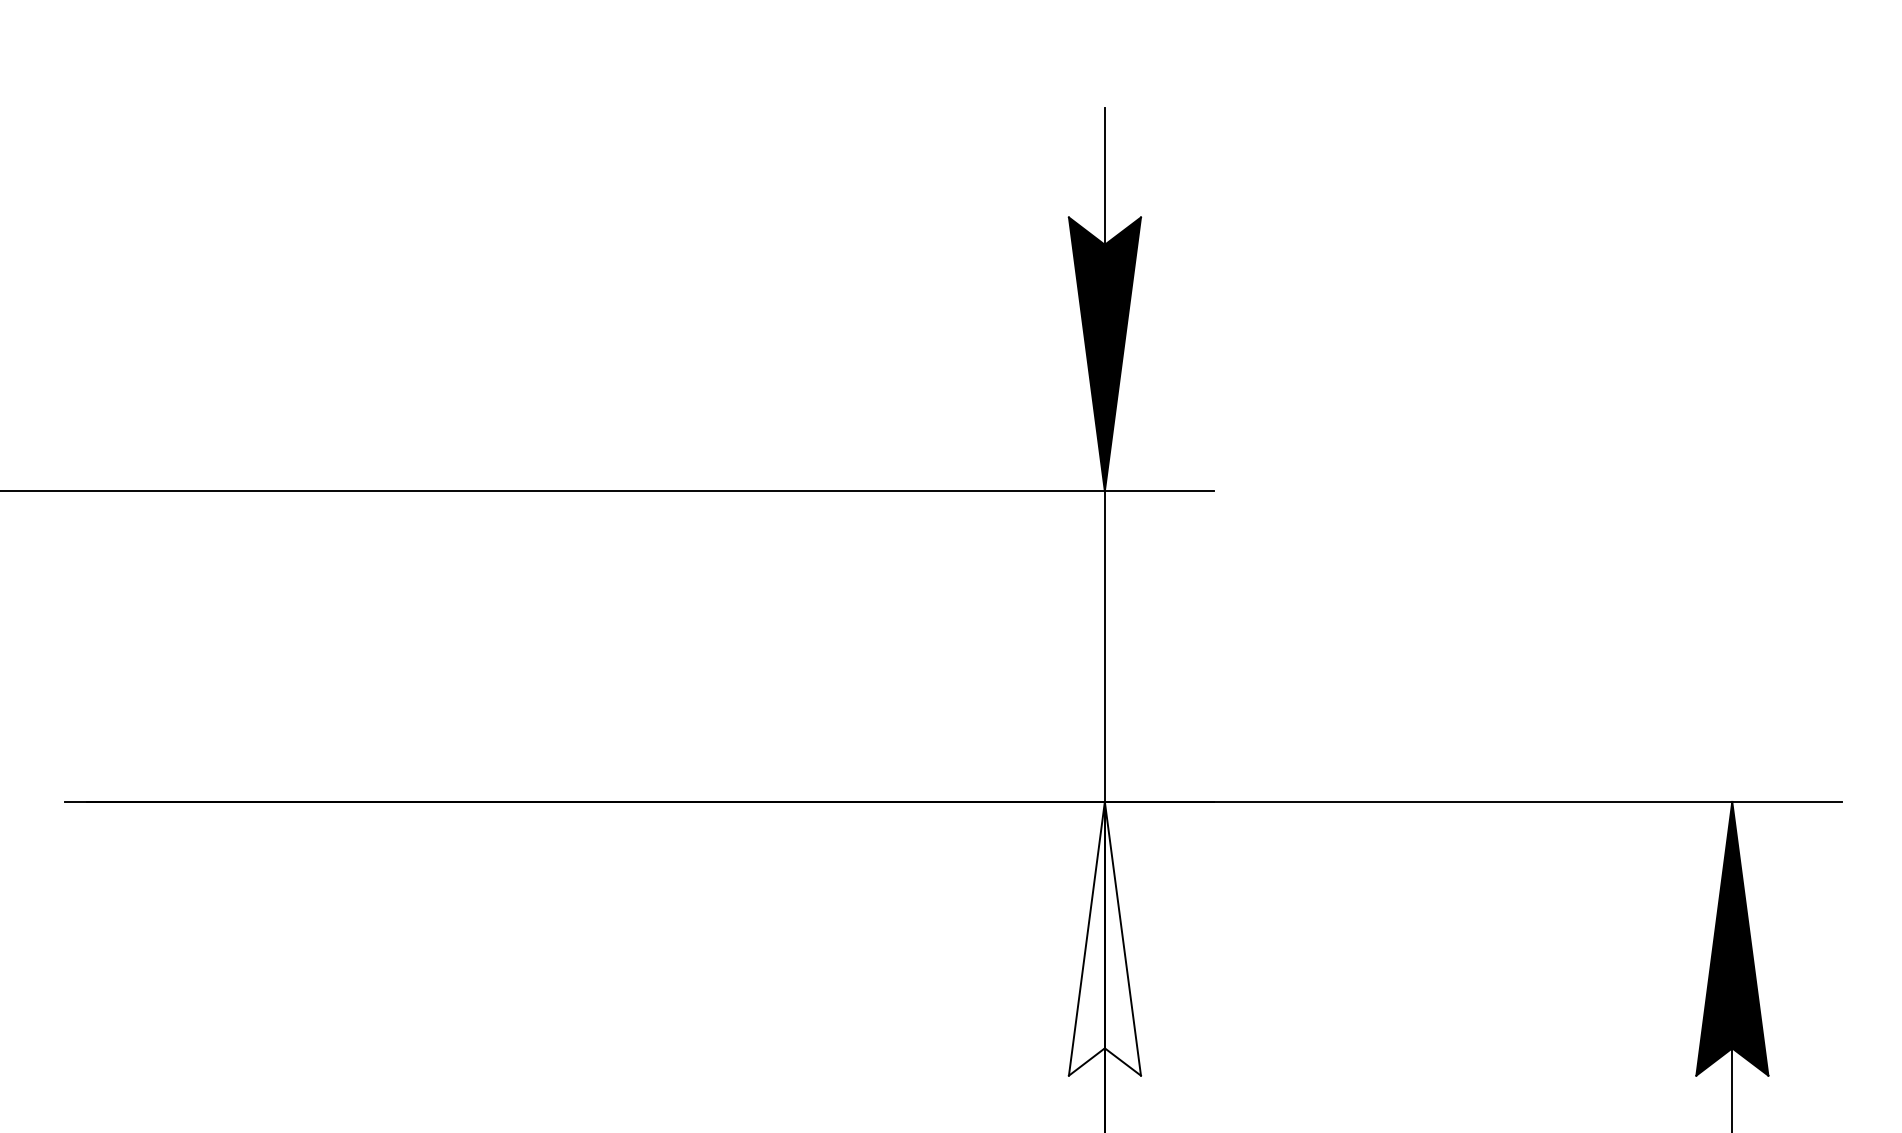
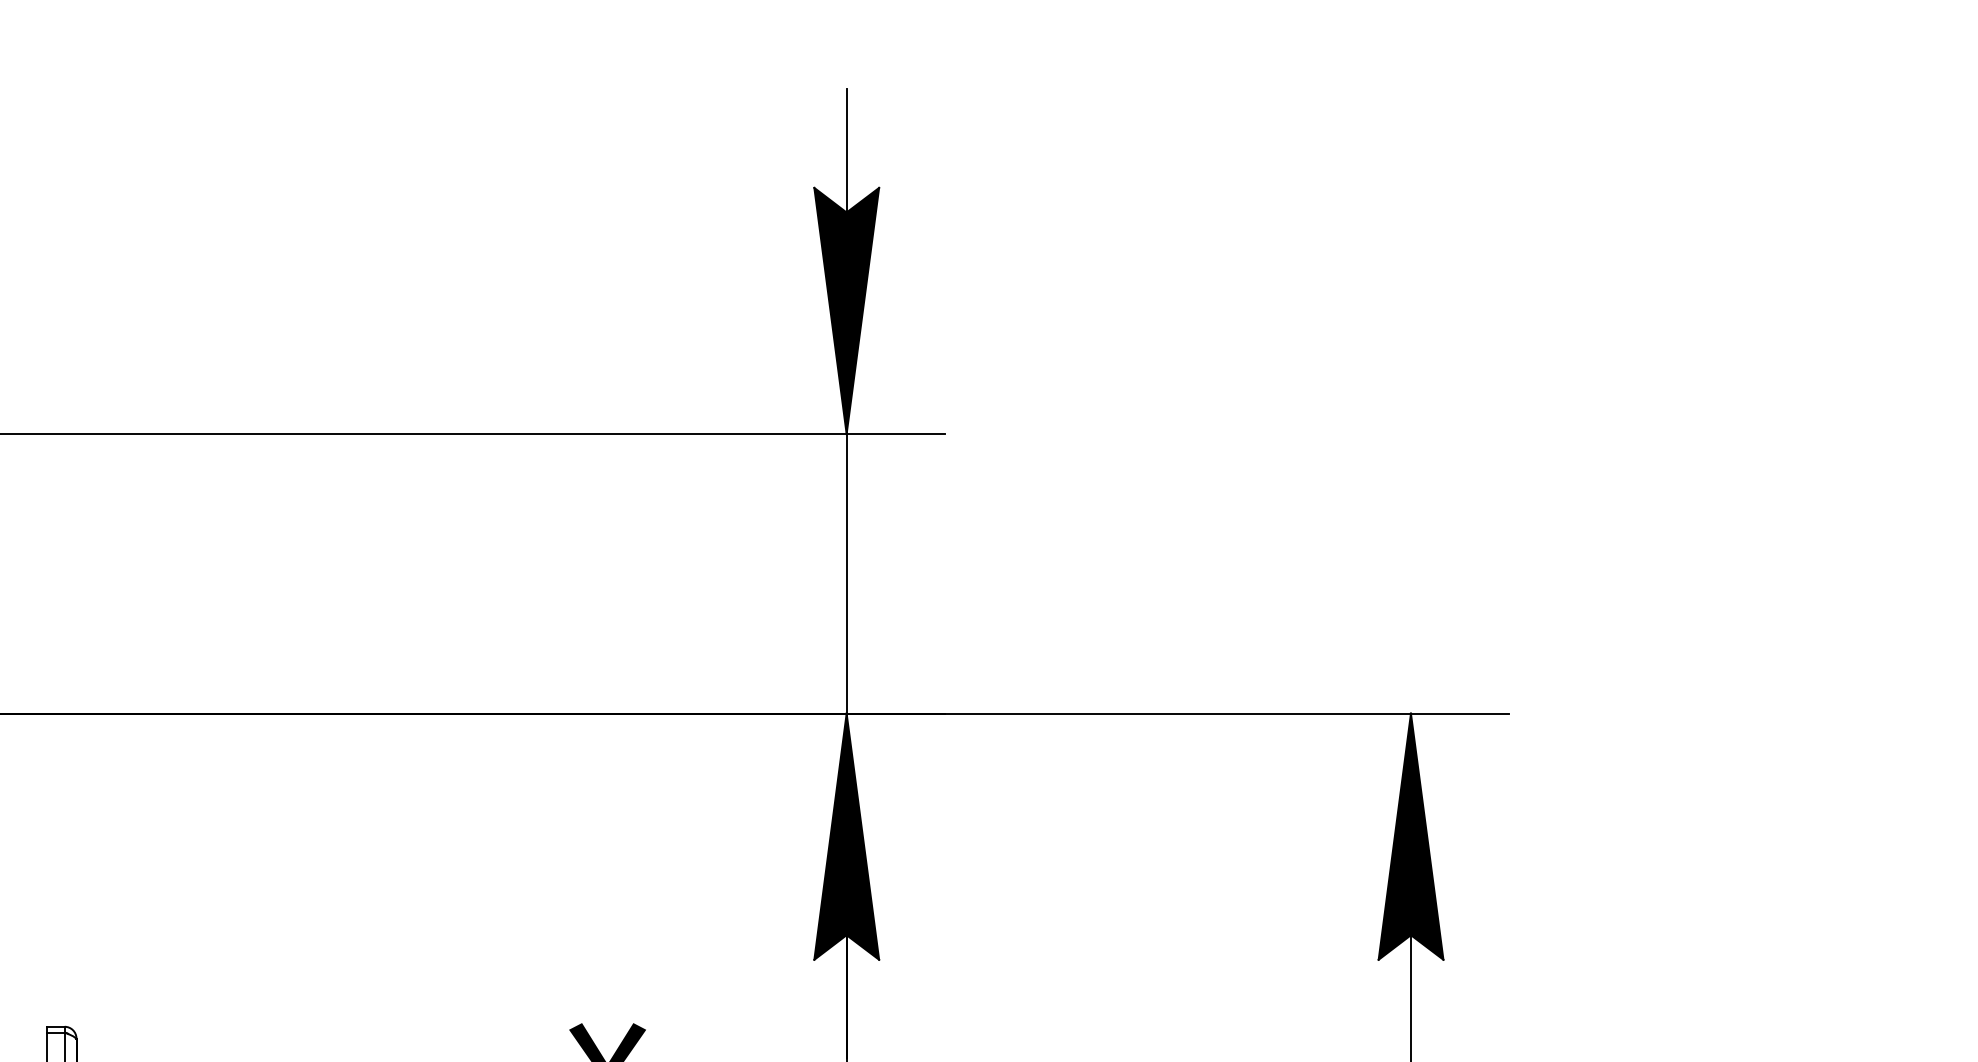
fill: (1104, 938) -> (846, 836), added

